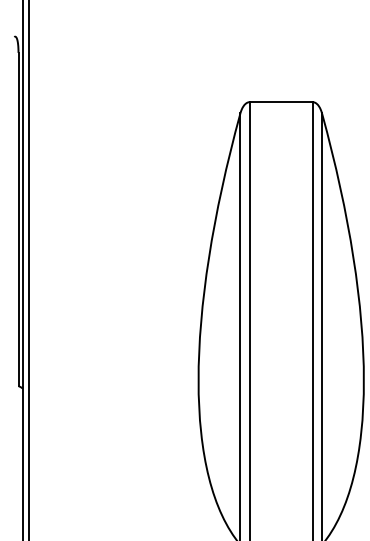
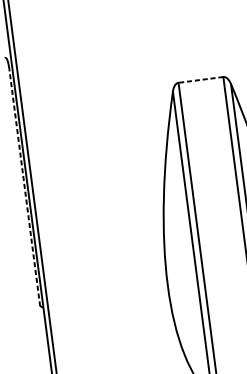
line: (280, 102) -> (200, 80), solid -> dashed
line: (18, 219) -> (24, 187), solid -> dashed

